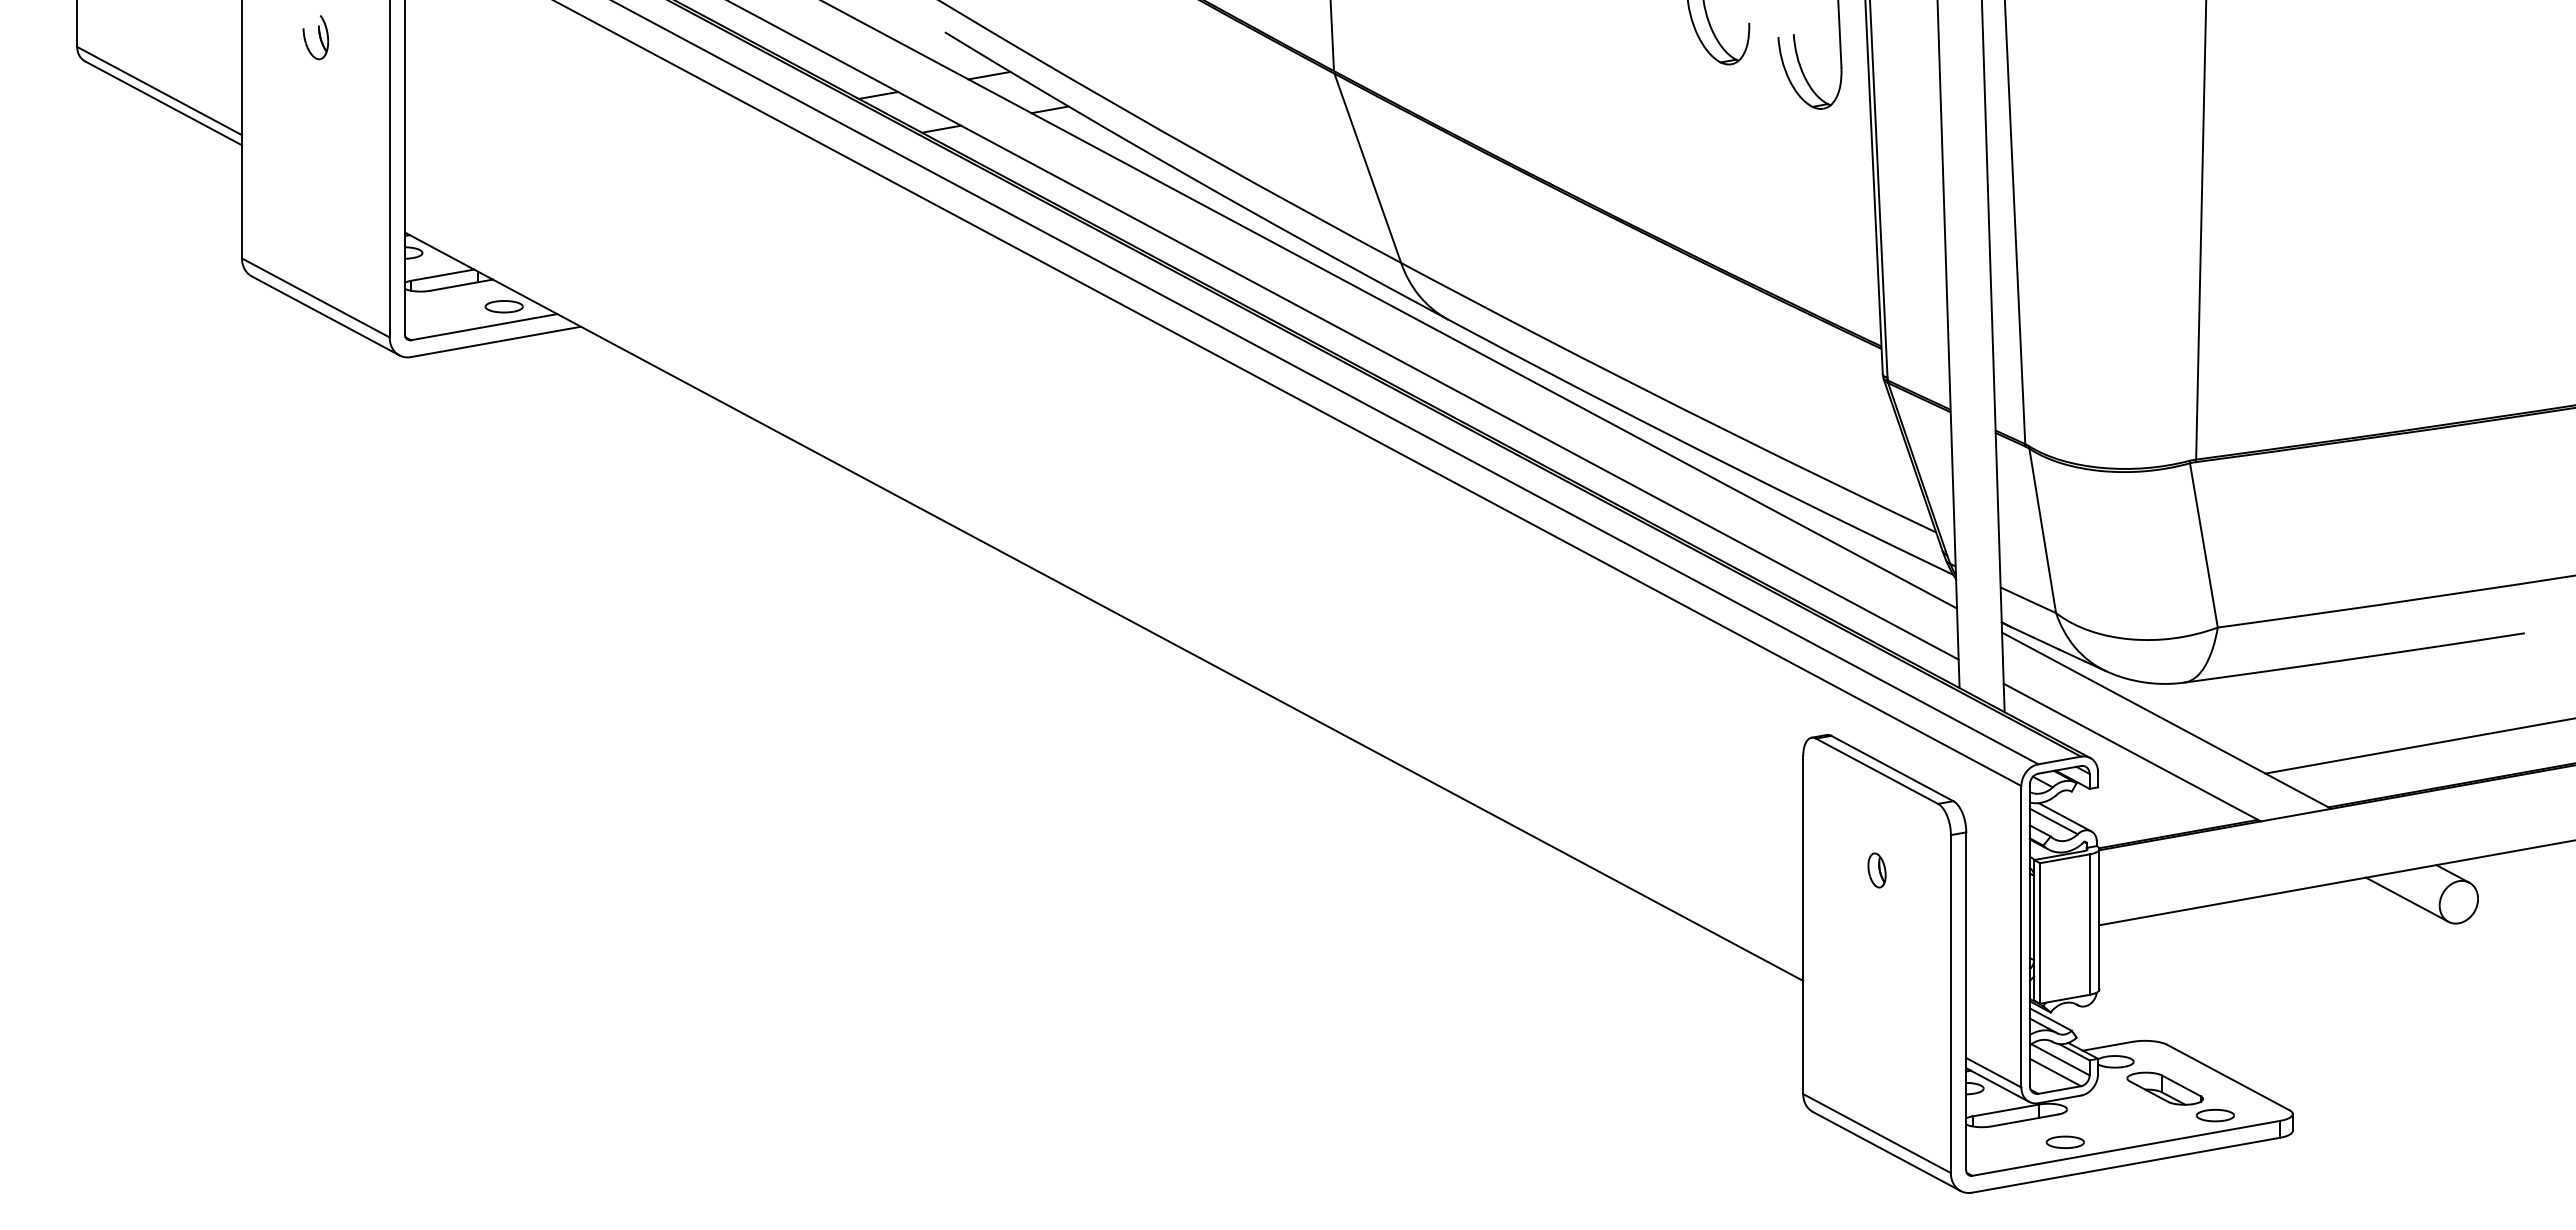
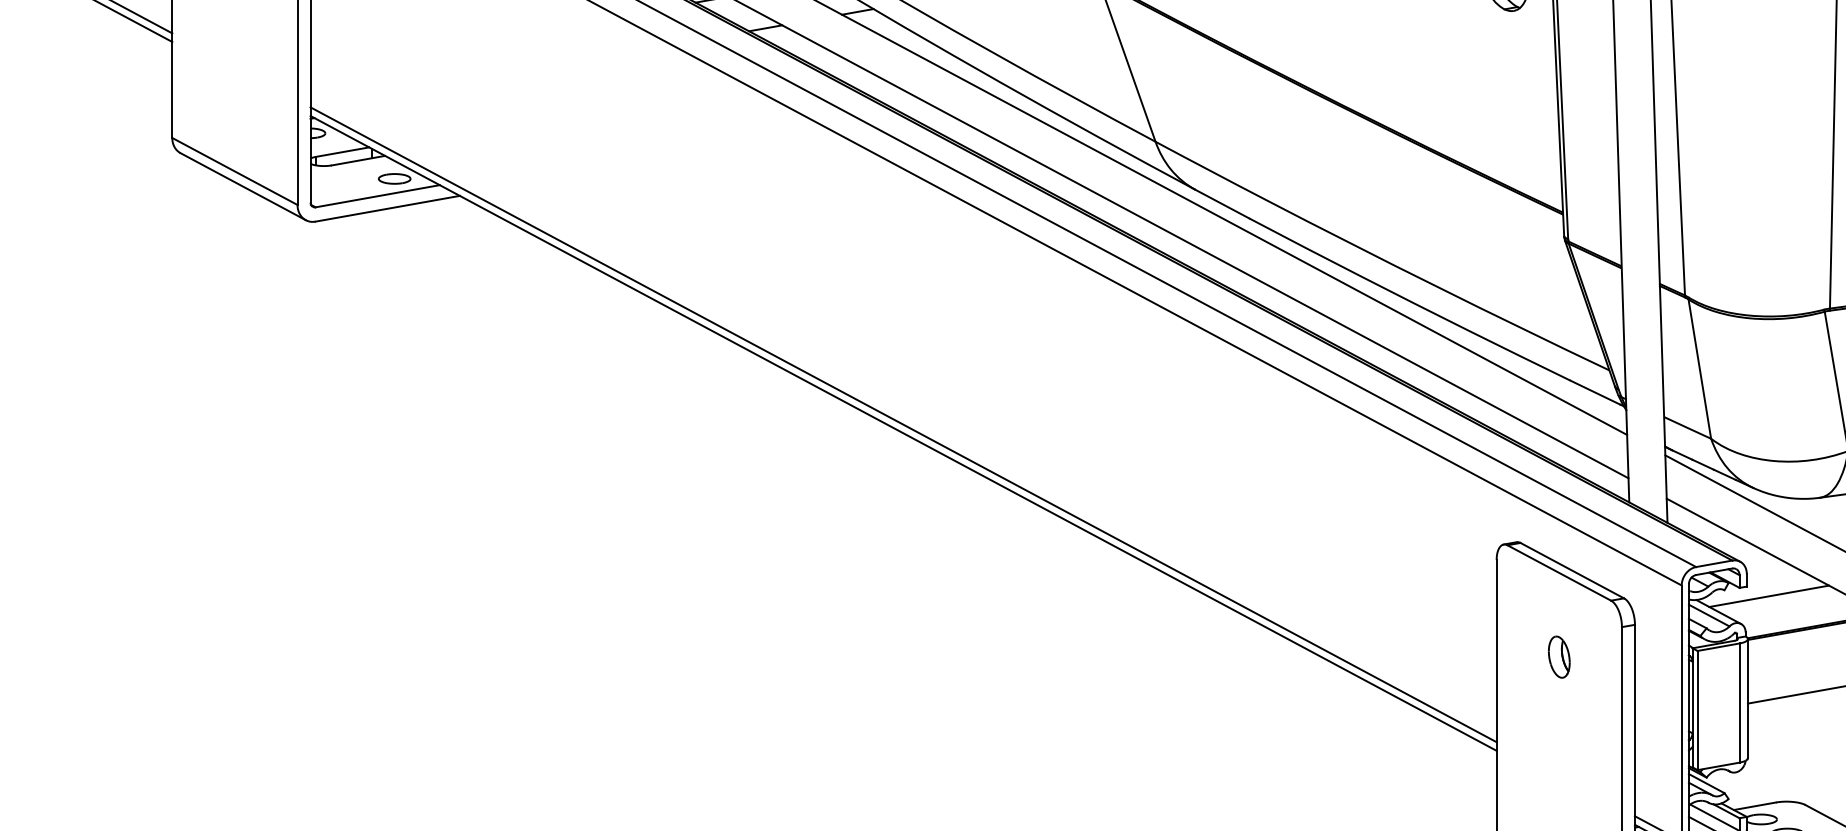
line: (1104, 596) -> (903, 424), added
line: (2124, 798) -> (1769, 596), added
part: (1876, 870) -> (1558, 657), size x1.43

